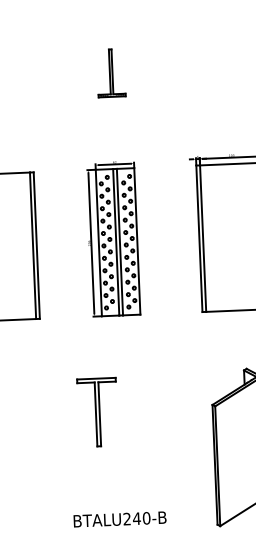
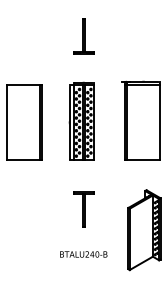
part: (110, 73) -> (83, 36), size x1.43
part: (97, 412) -> (83, 209), moved
text: (119, 519) -> (83, 254), moved

